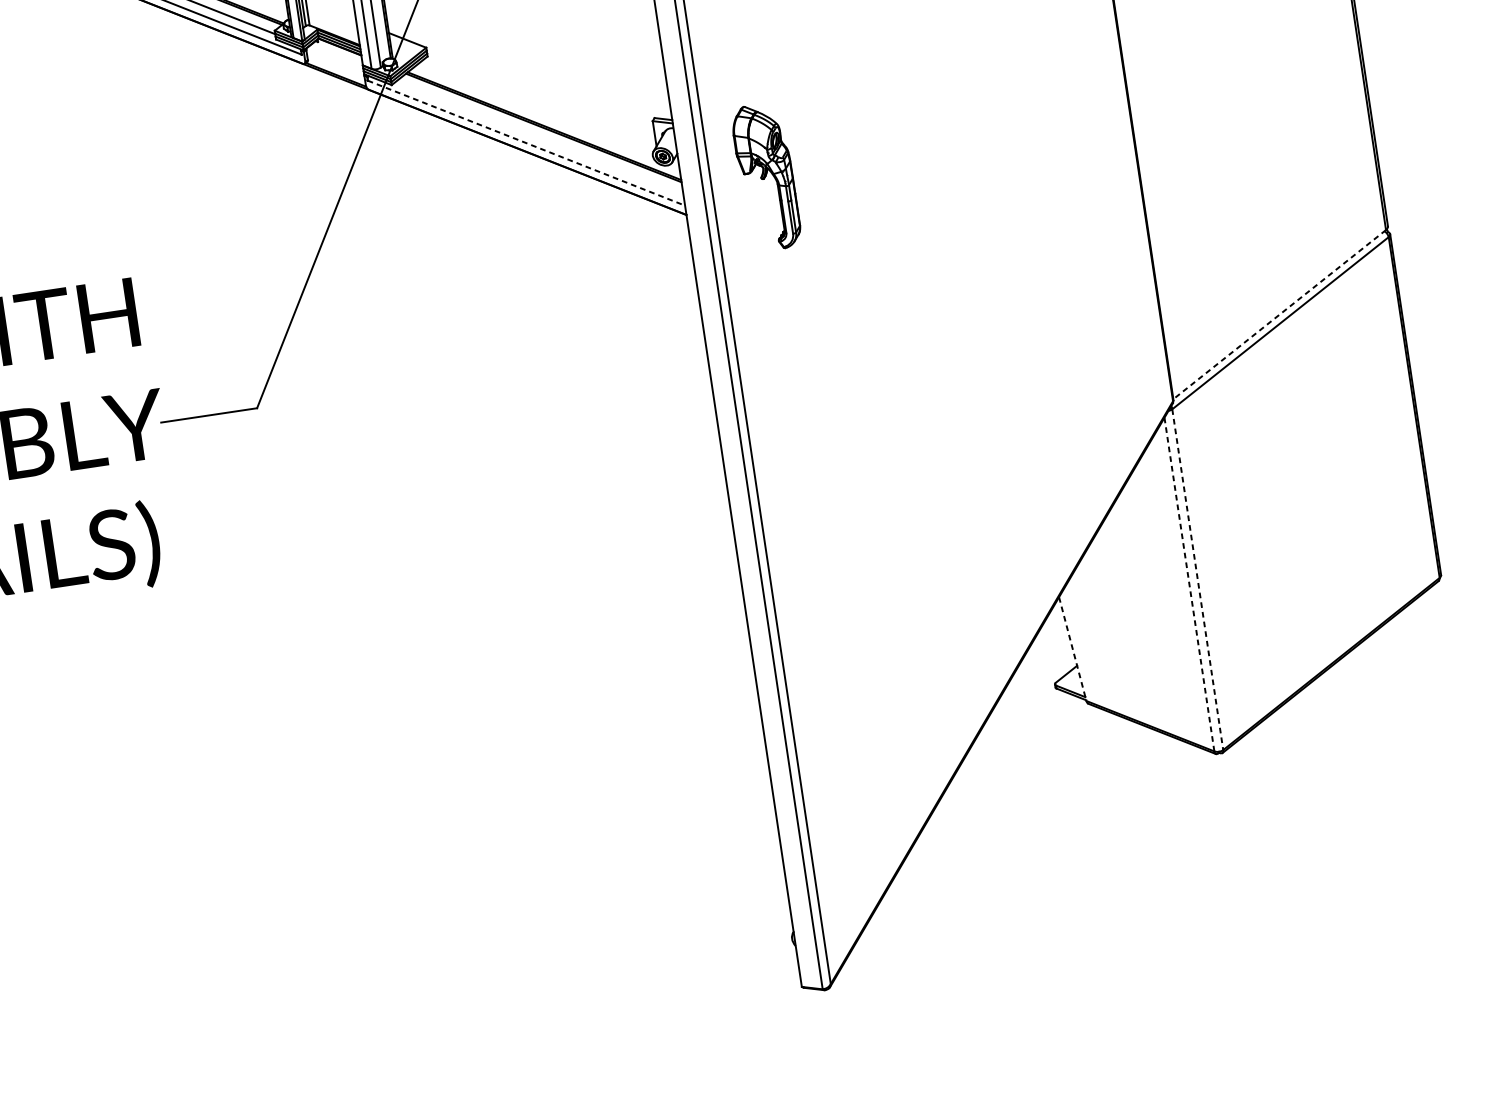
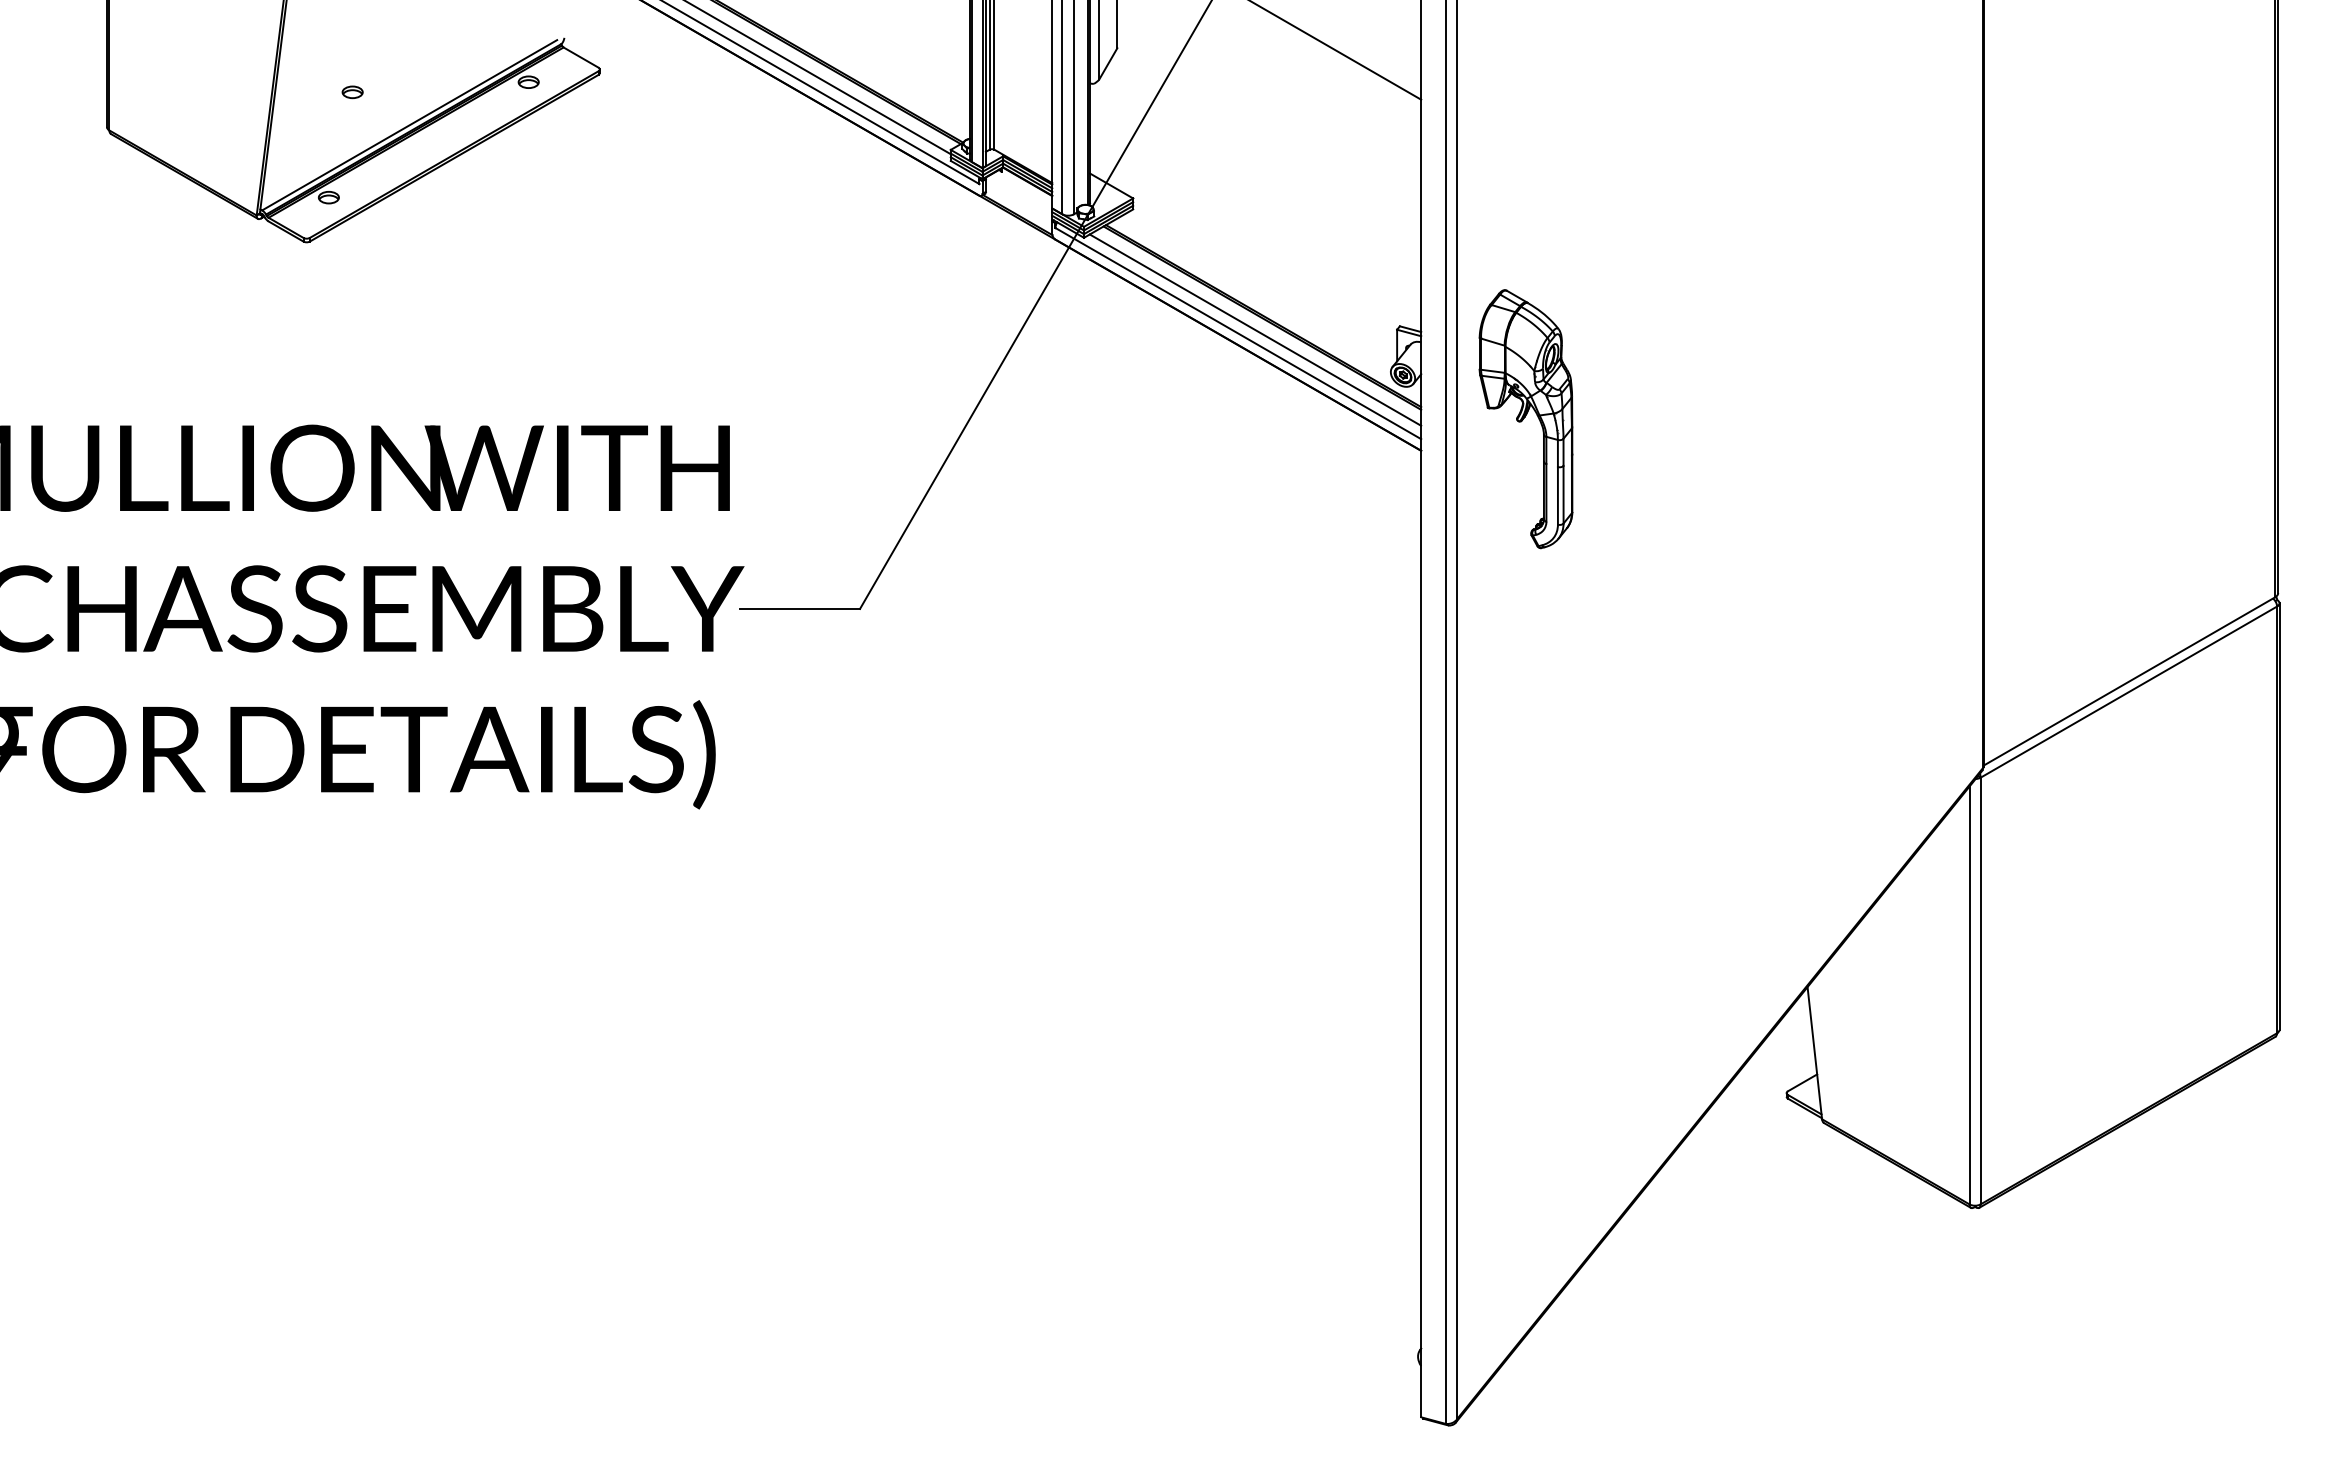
line: (539, 137) -> (1255, 329), added
line: (526, 143) -> (1238, 333), dashed -> solid
part: (766, 177) -> (1525, 419), size x1.43
line: (1279, 314) -> (2129, 681), dashed -> solid
line: (1197, 580) -> (1980, 991), dashed -> solid
line: (1189, 584) -> (1969, 995), dashed -> solid
line: (1072, 649) -> (1814, 1053), dashed -> solid

